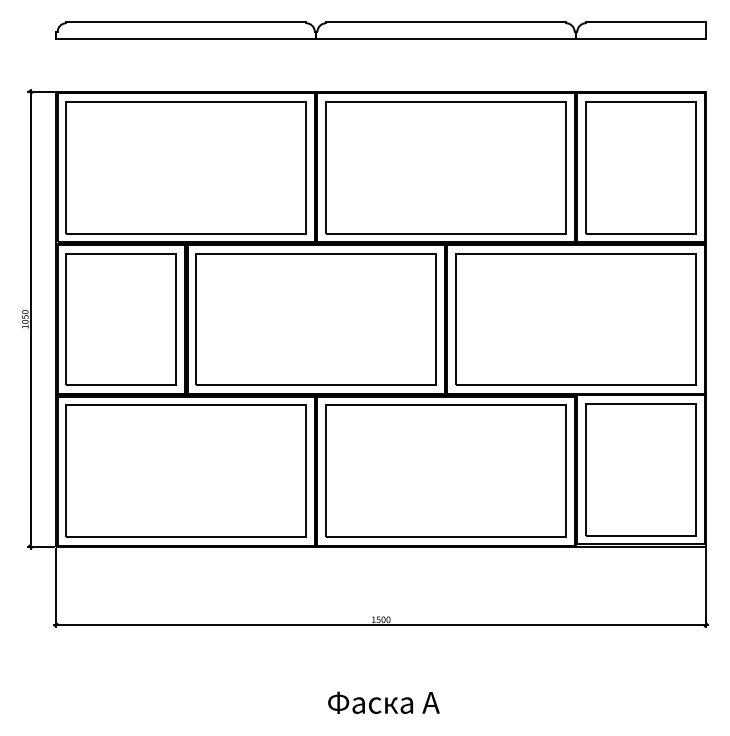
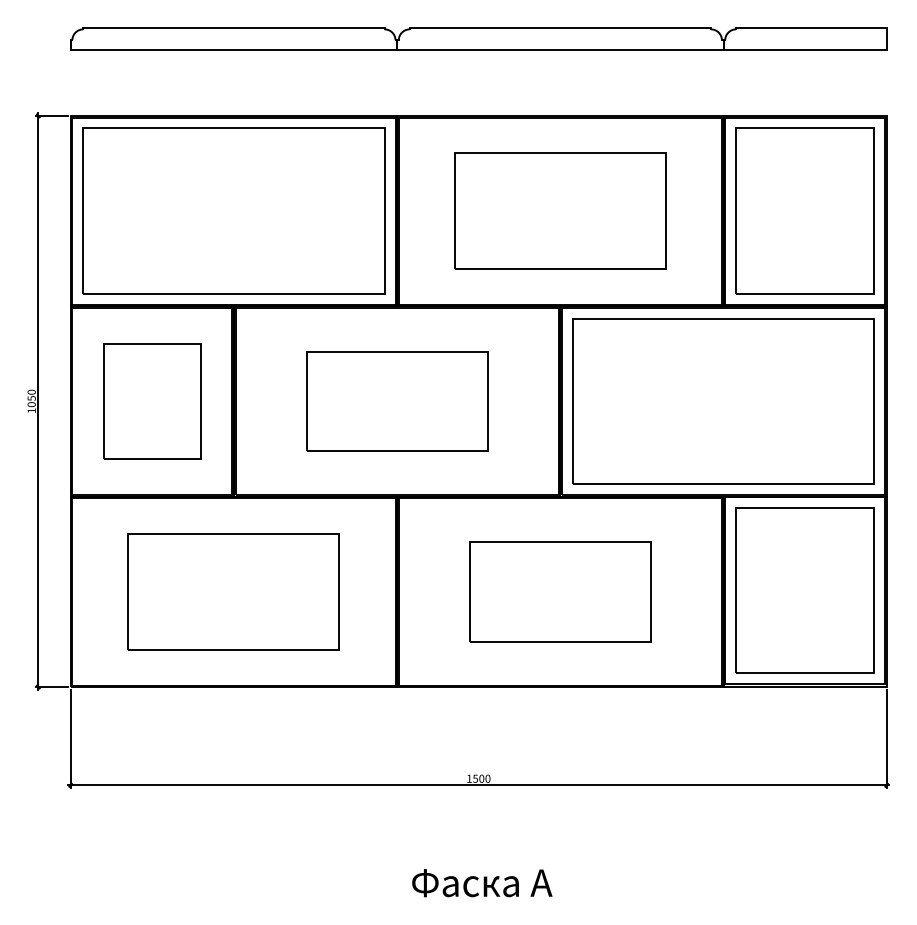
part: (446, 167) -> (560, 210), size x0.7
part: (120, 319) -> (151, 401), size x0.7
part: (315, 319) -> (396, 401), size x0.6
part: (185, 470) -> (233, 591), size x0.7
part: (446, 470) -> (560, 591), size x0.6

